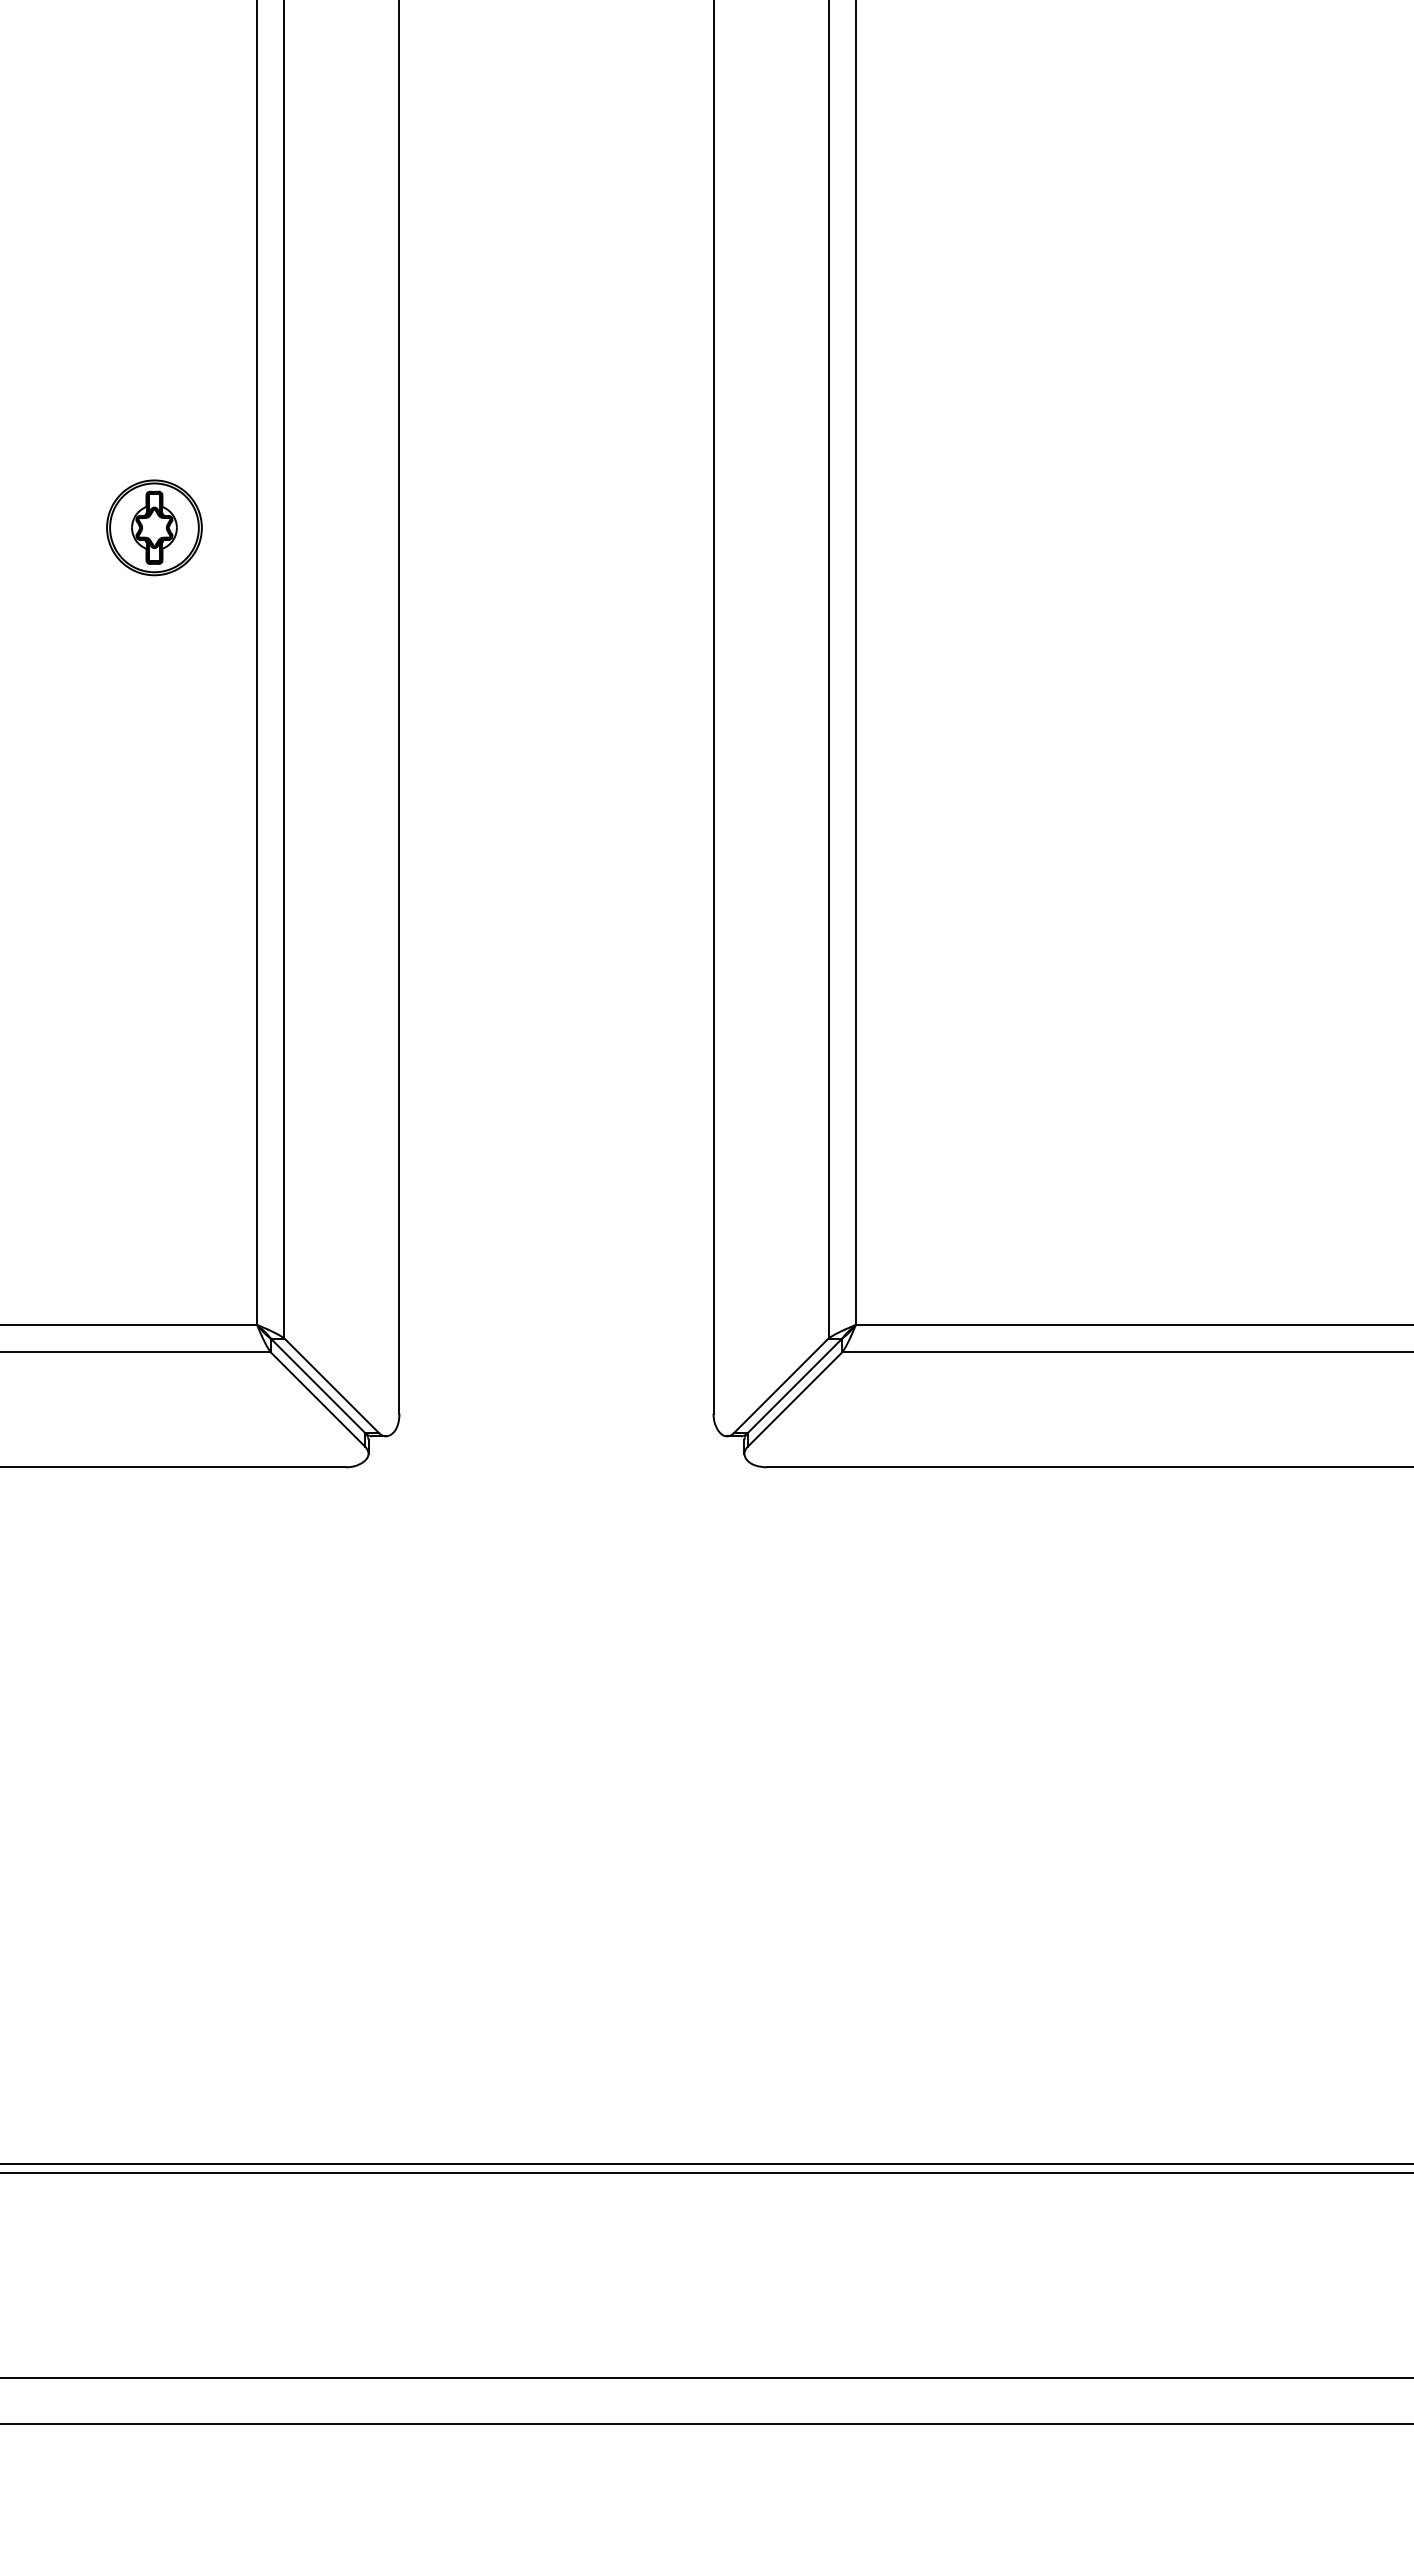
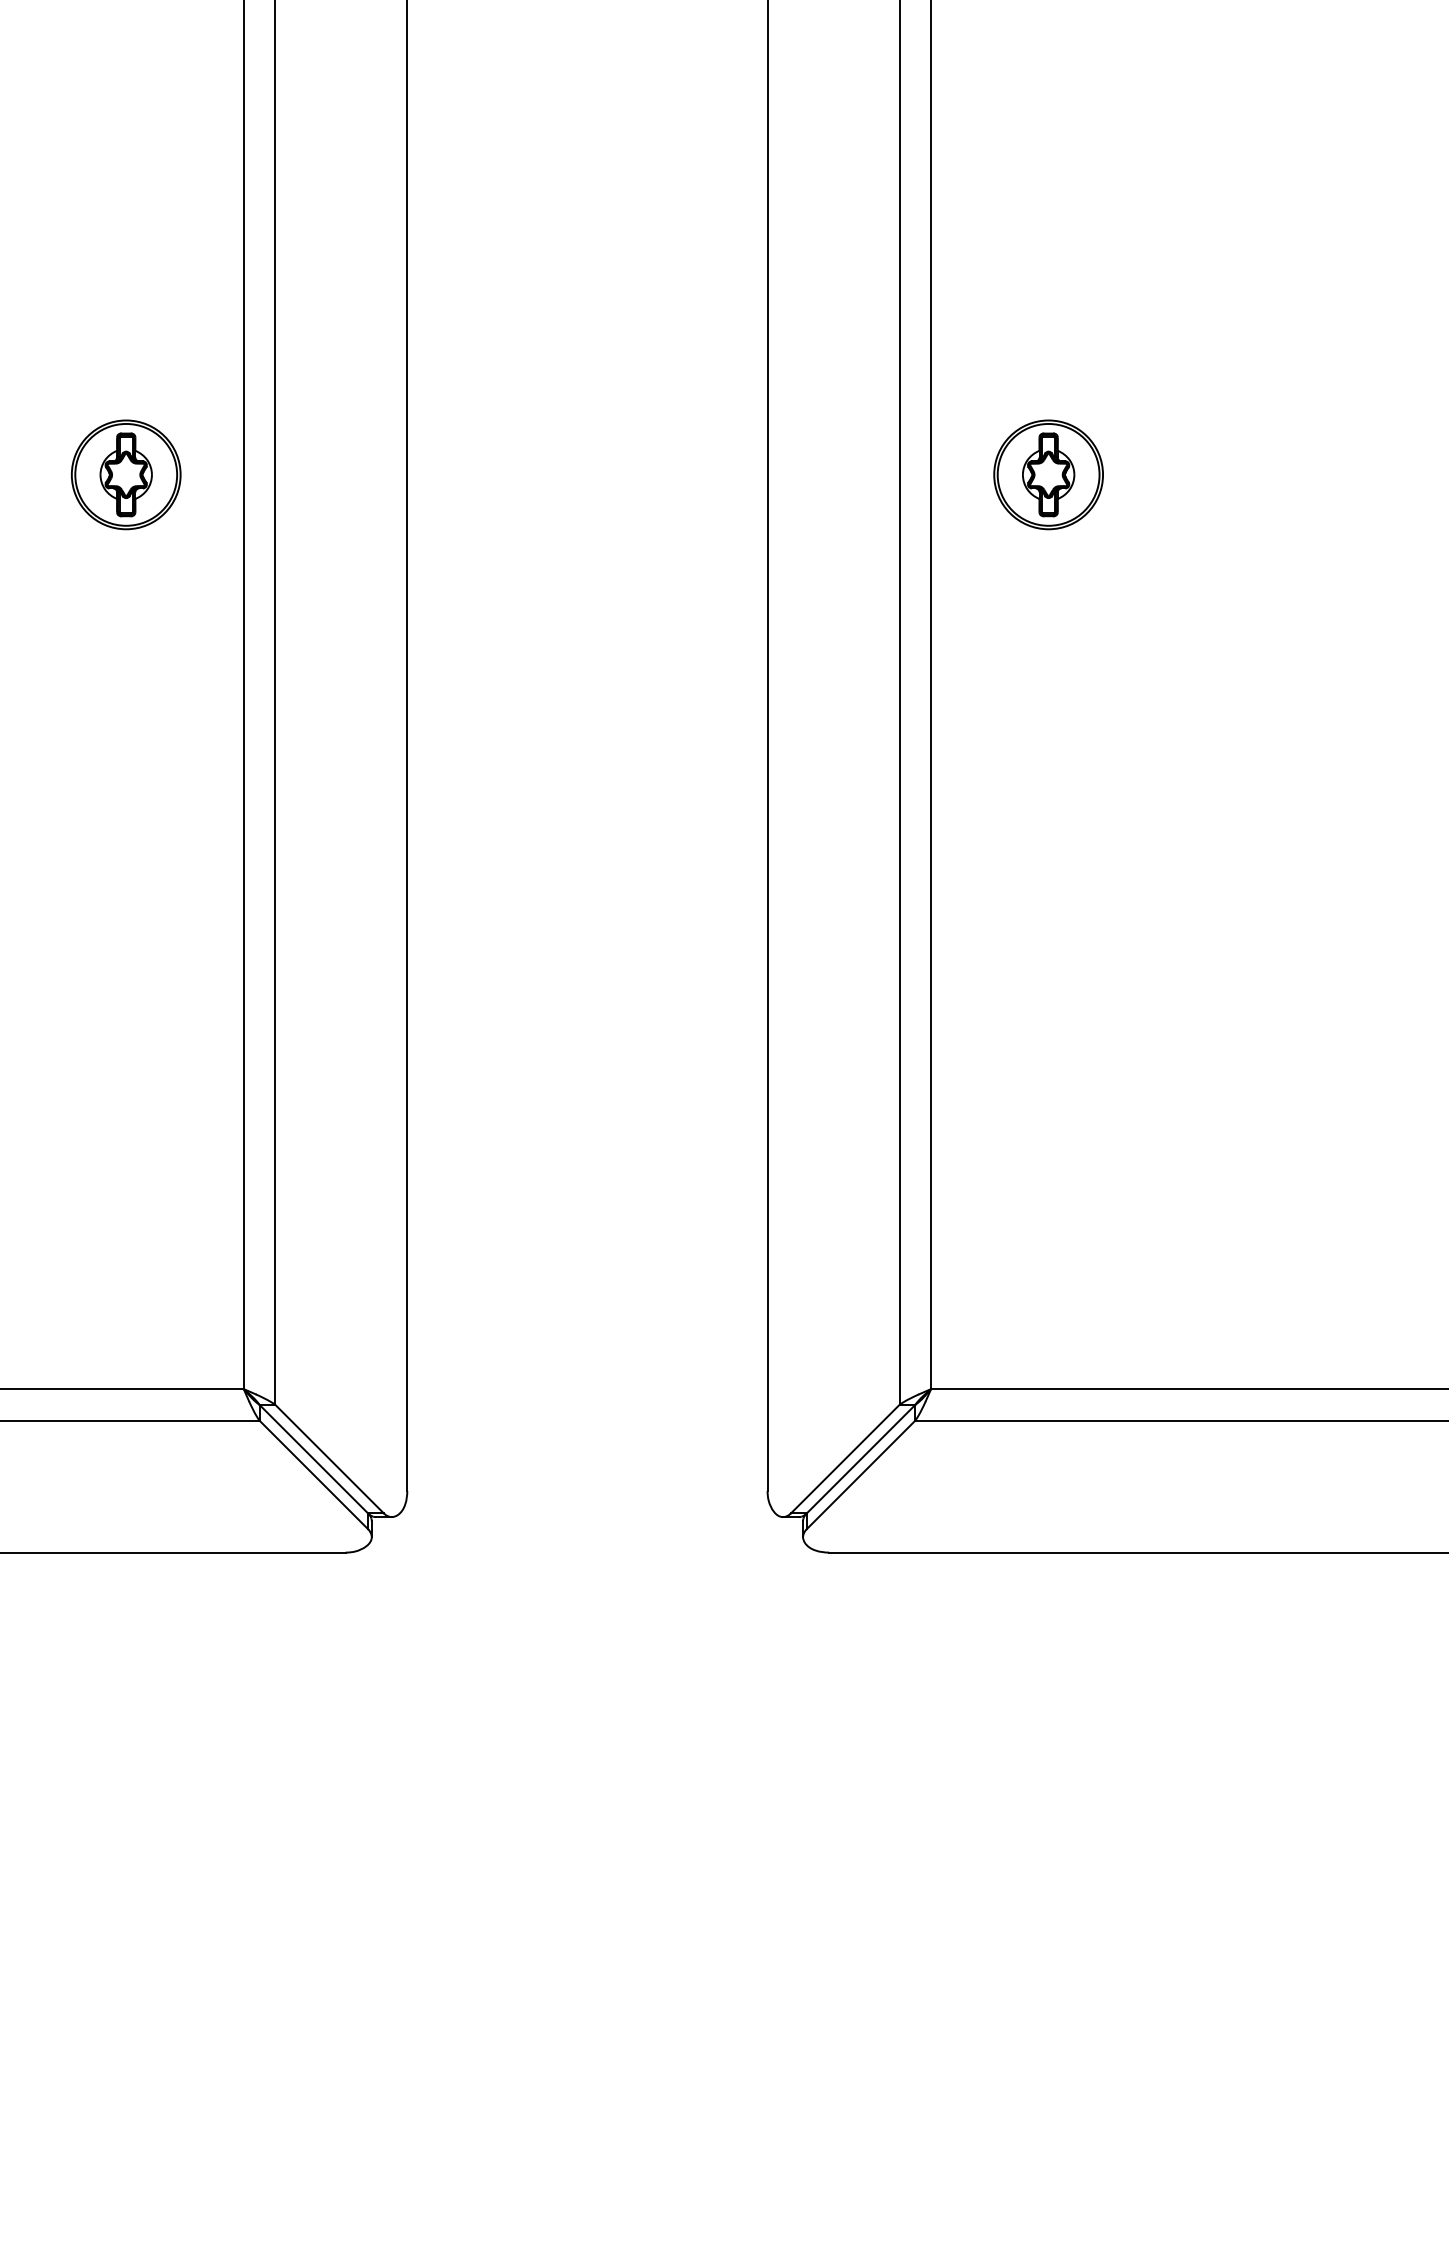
part: (958, 527) -> (1048, 474), added

